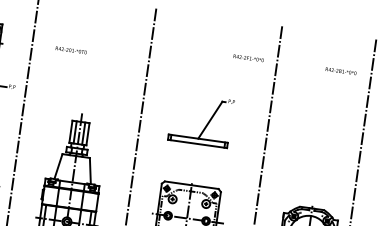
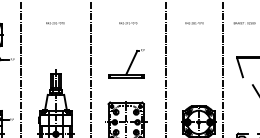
text: (71, 50) -> (55, 23), moved
text: (249, 58) -> (128, 23), moved
text: (340, 71) -> (194, 23), moved

